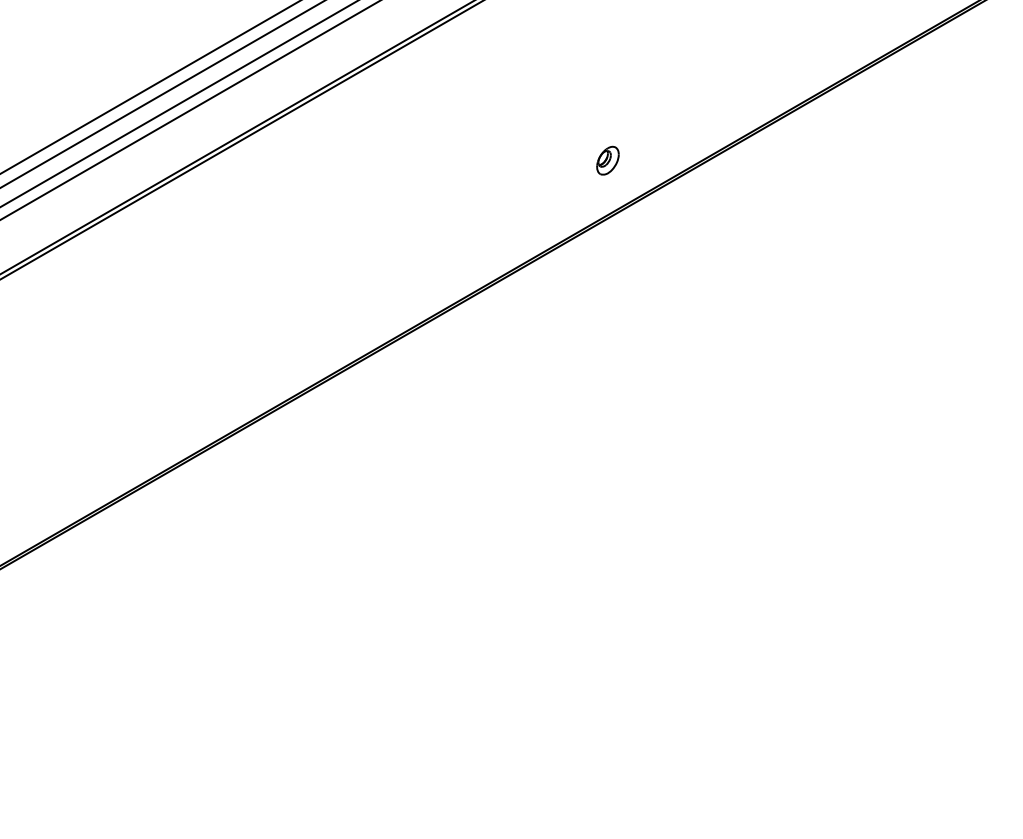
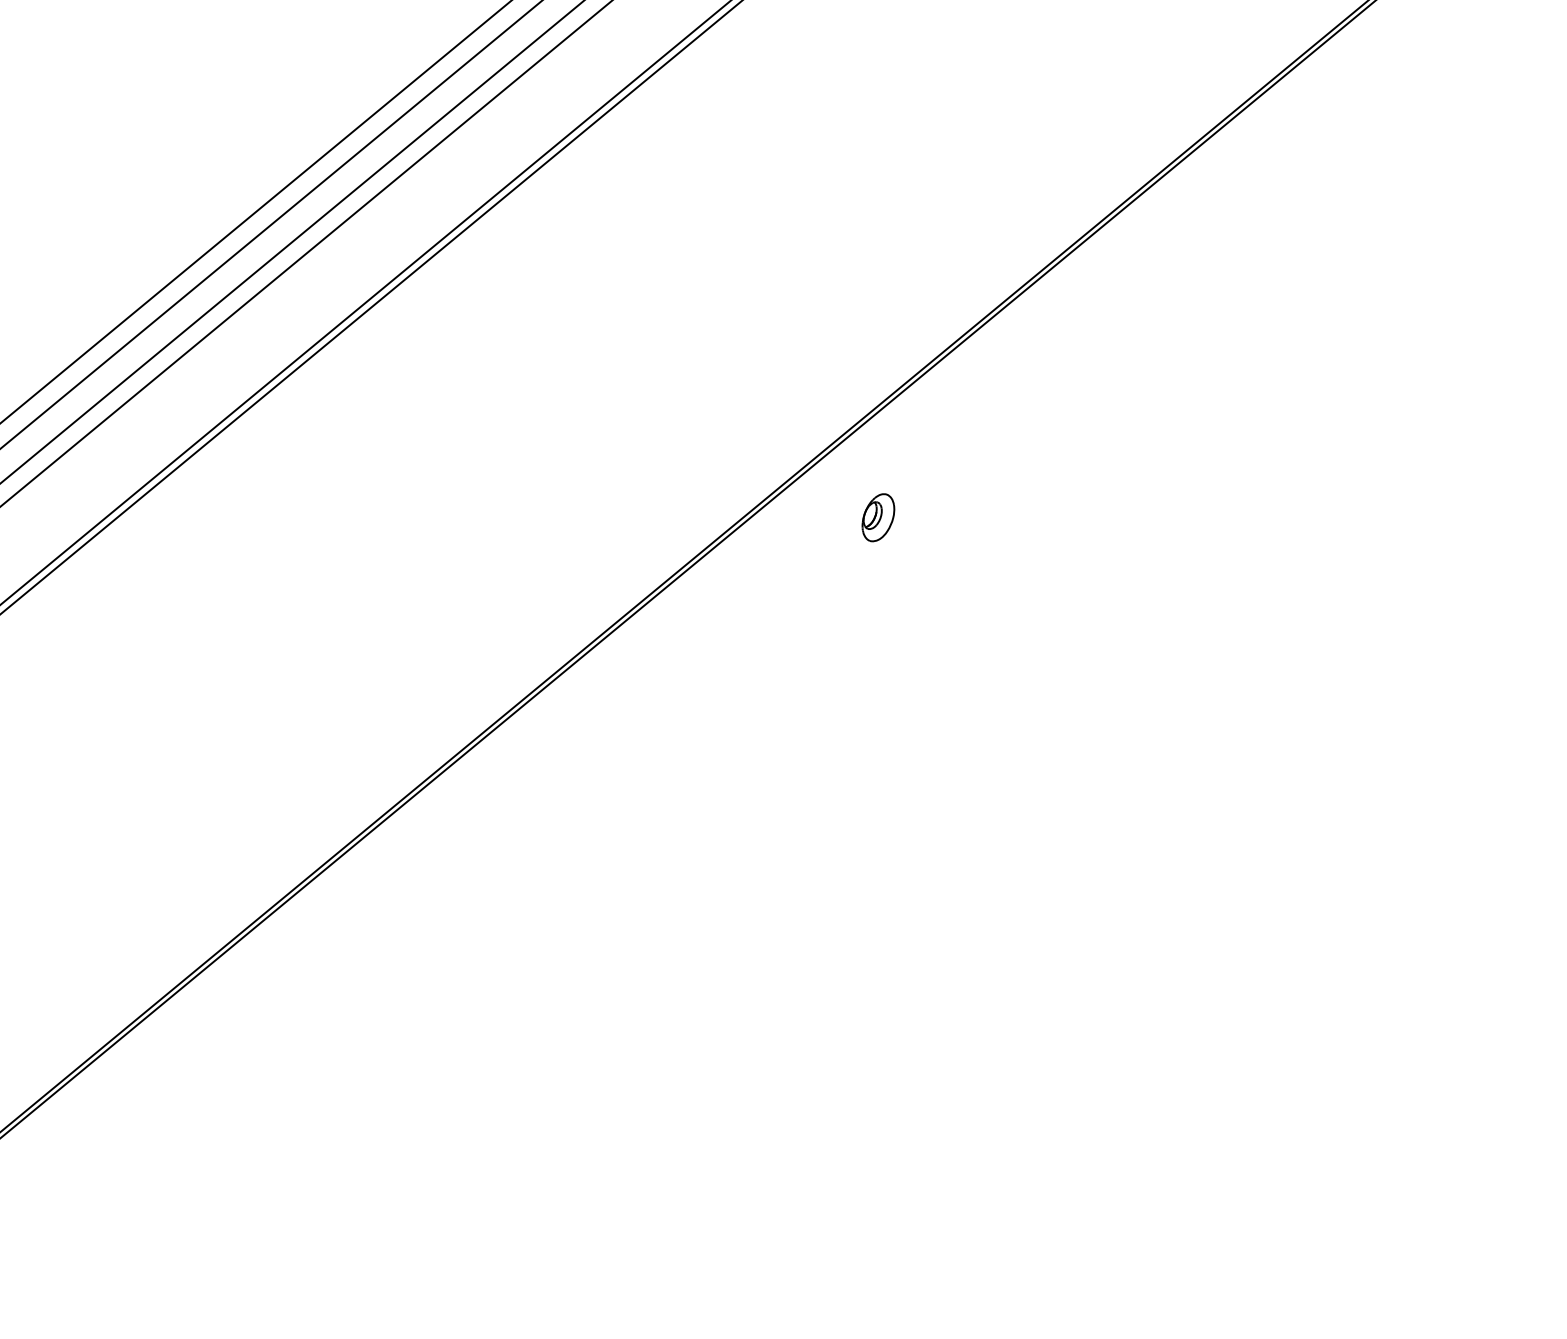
part: (607, 160) -> (877, 517), moved

